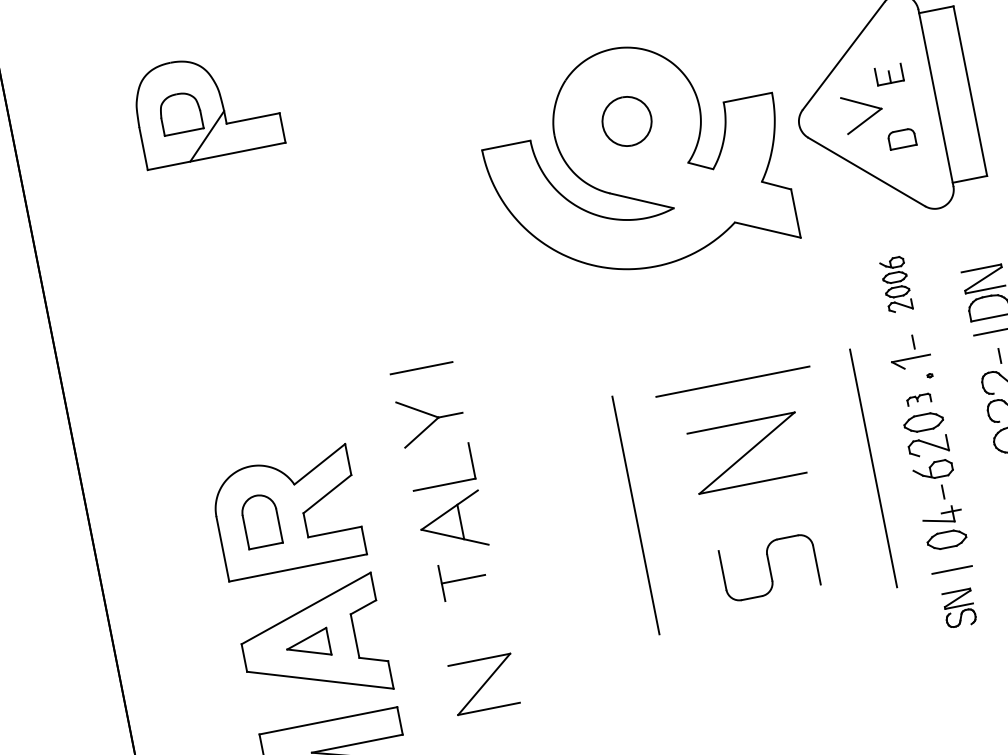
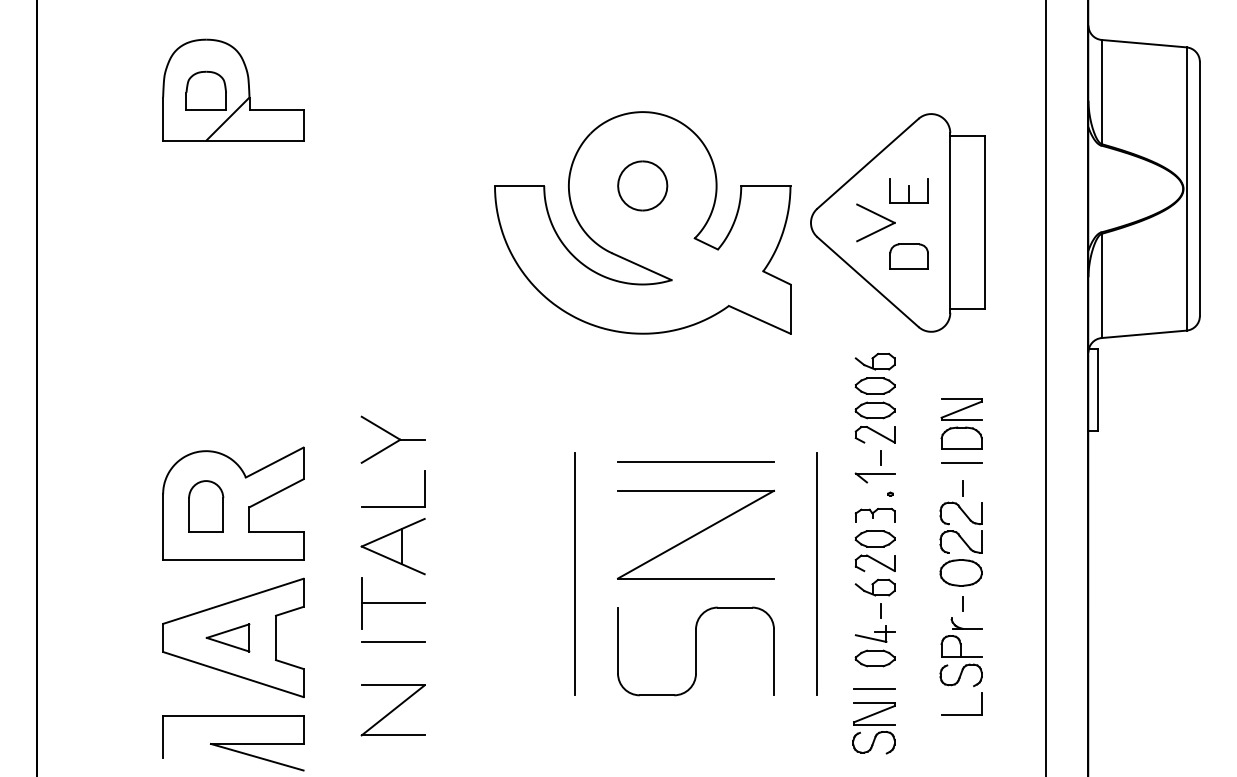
part: (888, 74) -> (908, 190), size x1.43
part: (901, 139) -> (908, 256), size x1.43
part: (895, 284) -> (874, 398), size x1.67
line: (421, 367) -> (393, 641), moved
part: (918, 399) -> (874, 515), size x1.67
part: (746, 453) -> (695, 534), size x1.43
part: (769, 567) -> (695, 651), size x1.67
part: (463, 579) -> (393, 603), size x1.43
part: (958, 608) -> (873, 728), size x1.43

